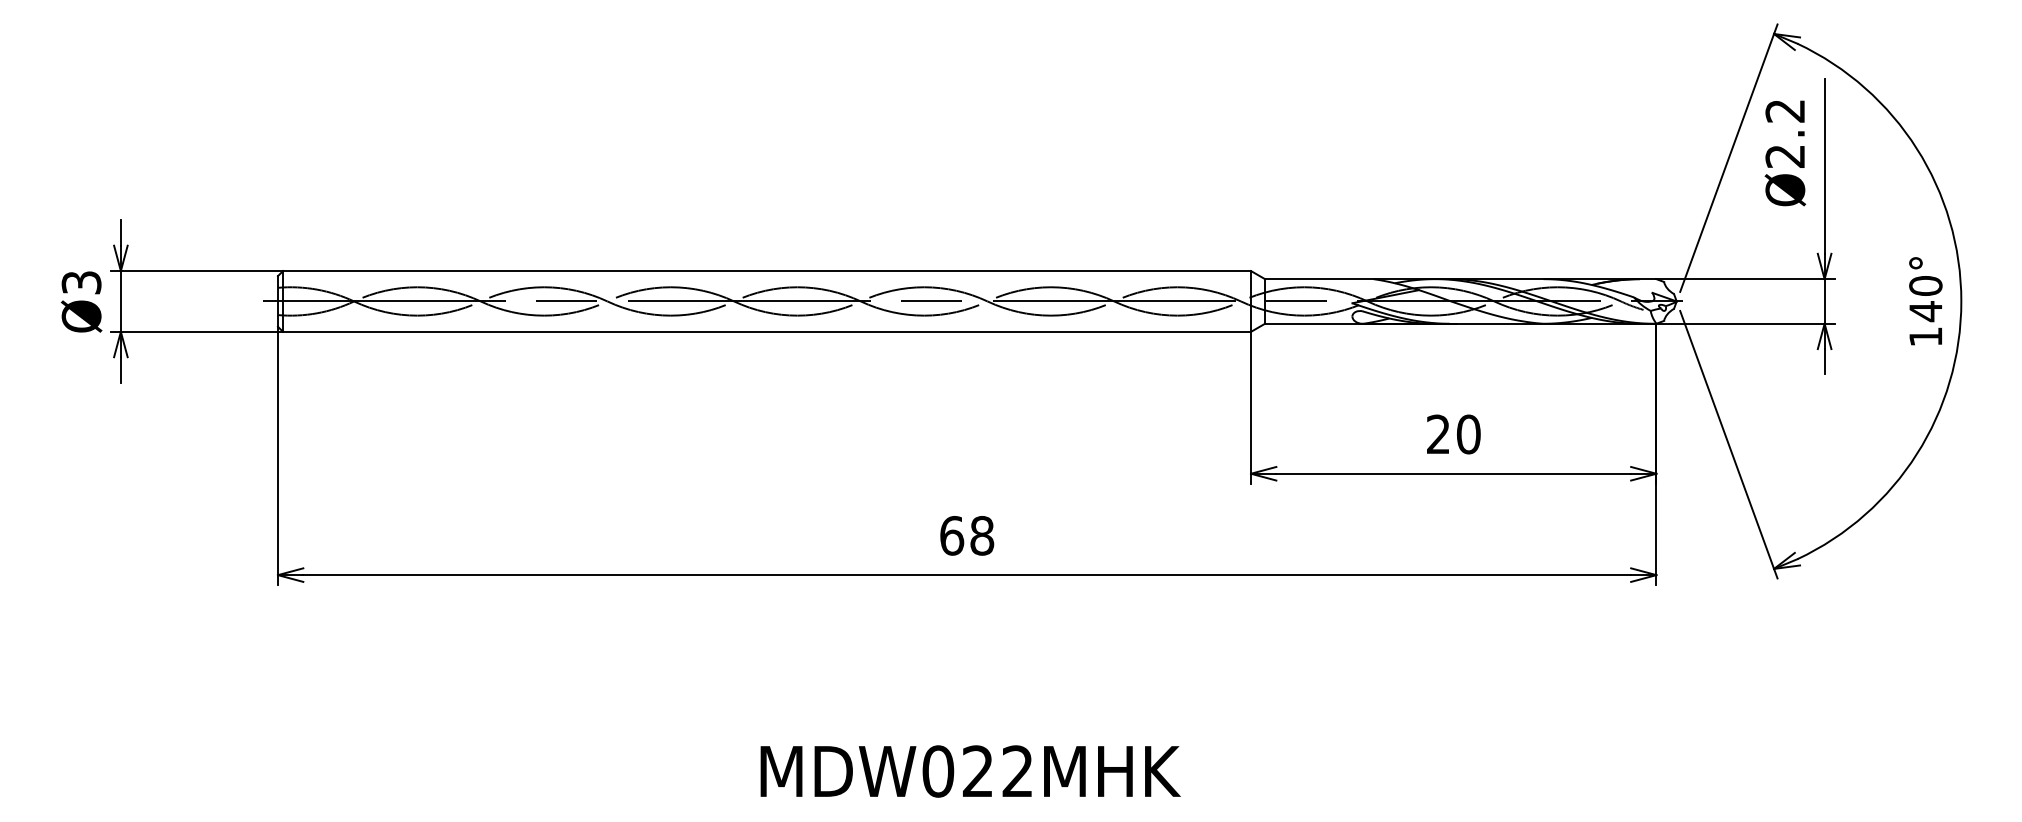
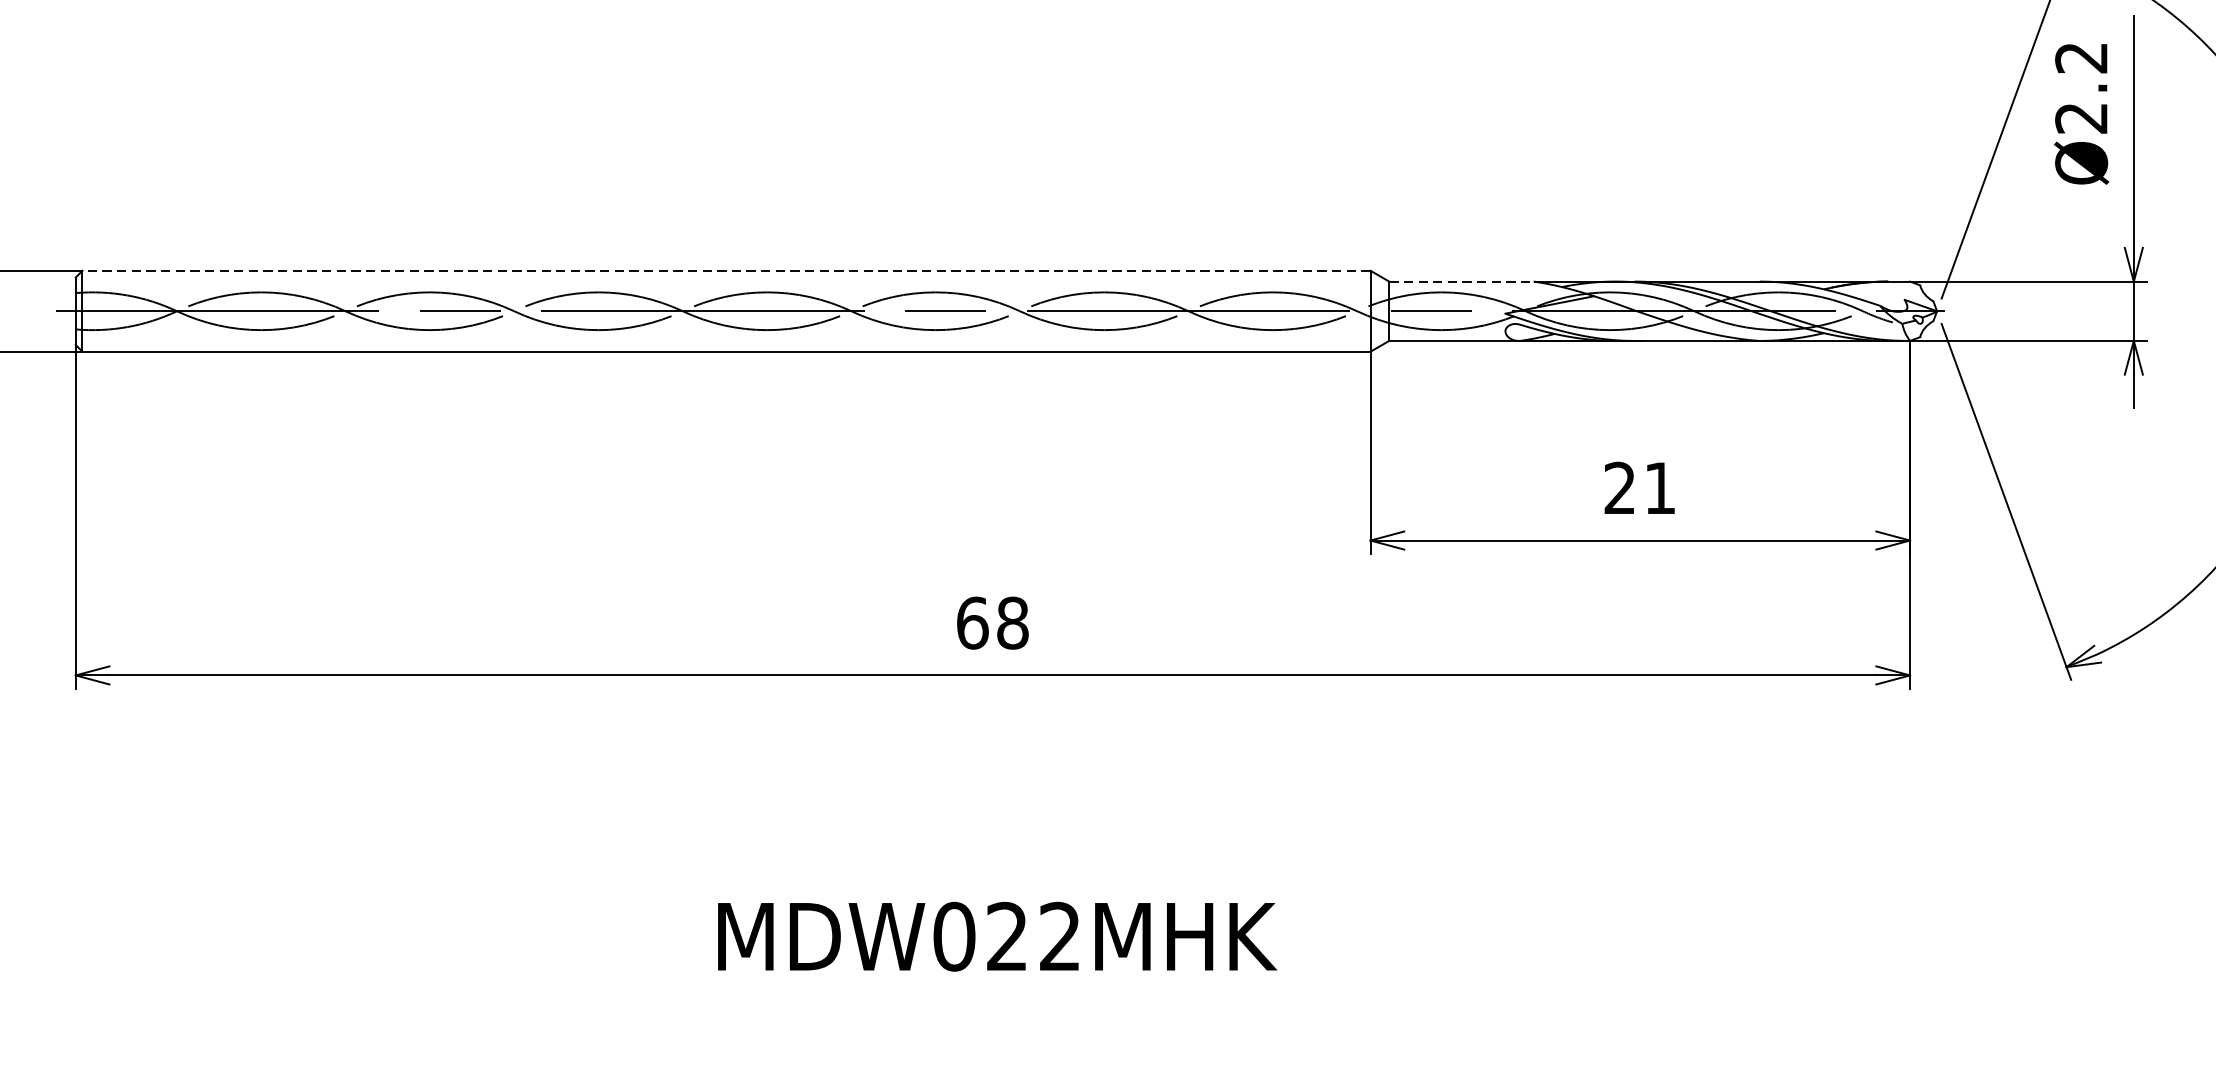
line: (767, 271) -> (727, 271), solid -> dashed
line: (1319, 279) -> (1461, 282), solid -> dashed
text: (1468, 434) -> (1659, 488), 20 -> 21

